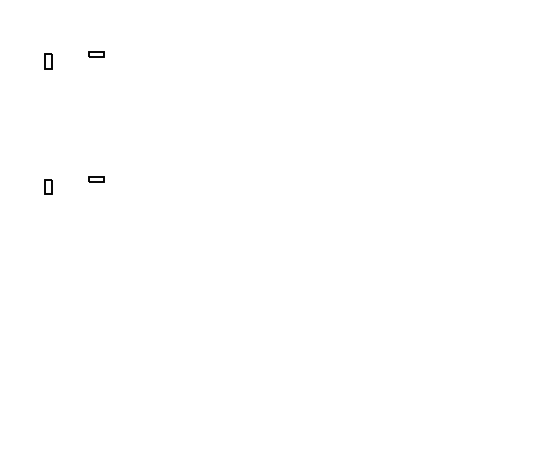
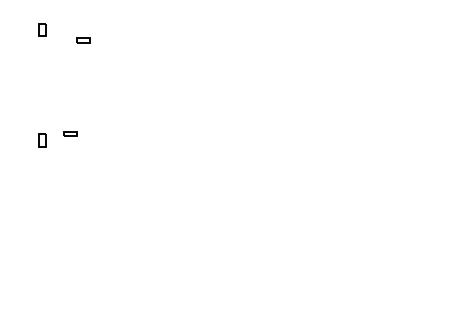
part: (96, 54) -> (83, 40), moved
part: (96, 179) -> (70, 134), moved

